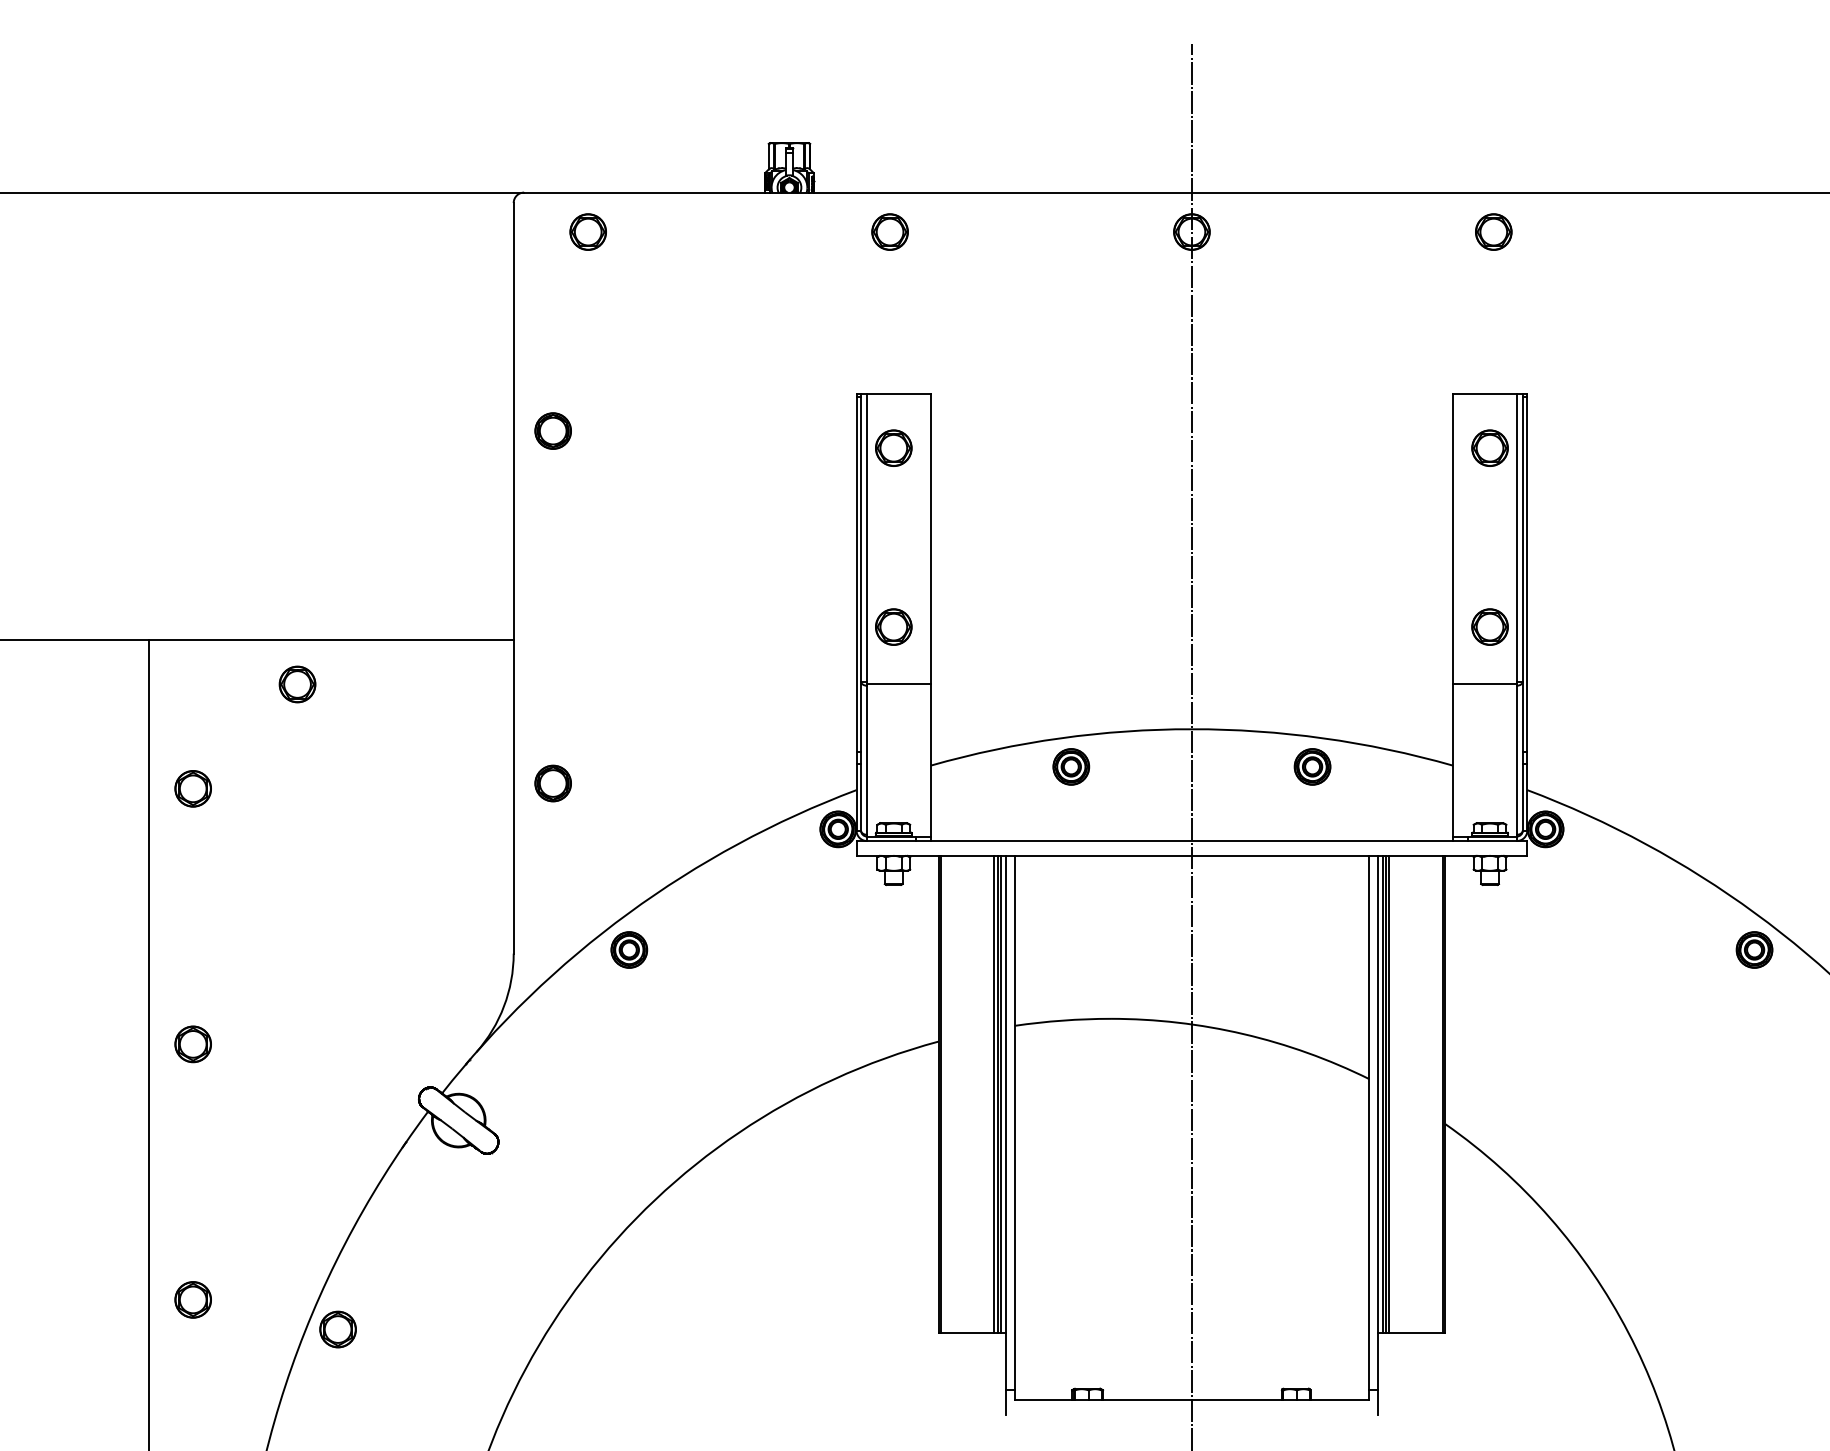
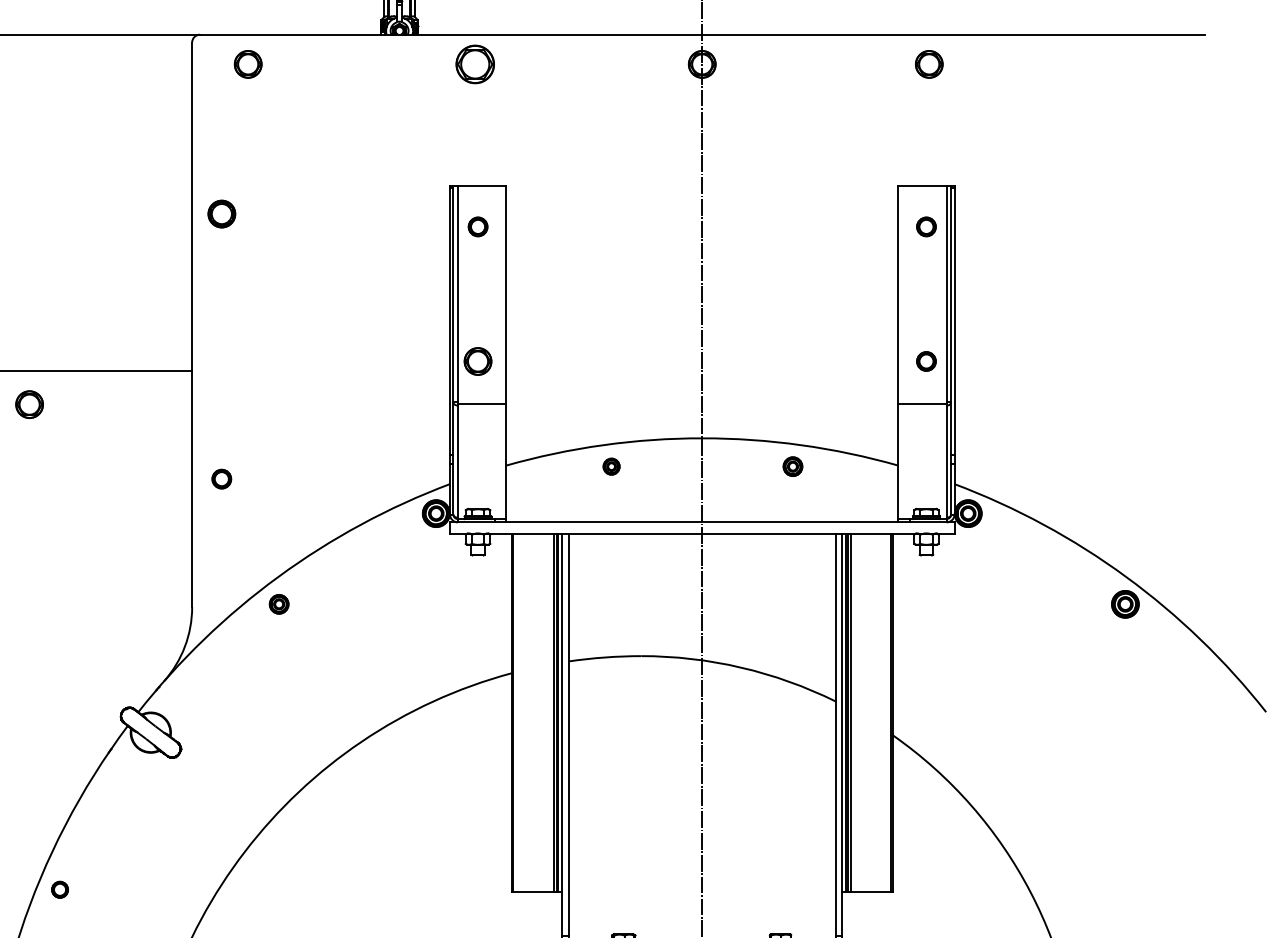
part: (889, 231) -> (474, 63), size x1.4
part: (893, 447) -> (477, 226), size x0.7
part: (1489, 447) -> (926, 226), size x0.7
part: (1489, 626) -> (926, 361), size x0.7
part: (1071, 766) -> (611, 466), size x0.6
part: (1312, 766) -> (792, 466), size x0.7
part: (552, 783) -> (221, 479), size x0.7
part: (629, 949) -> (279, 603), size x0.7
part: (337, 1329) -> (59, 889), size x0.6

